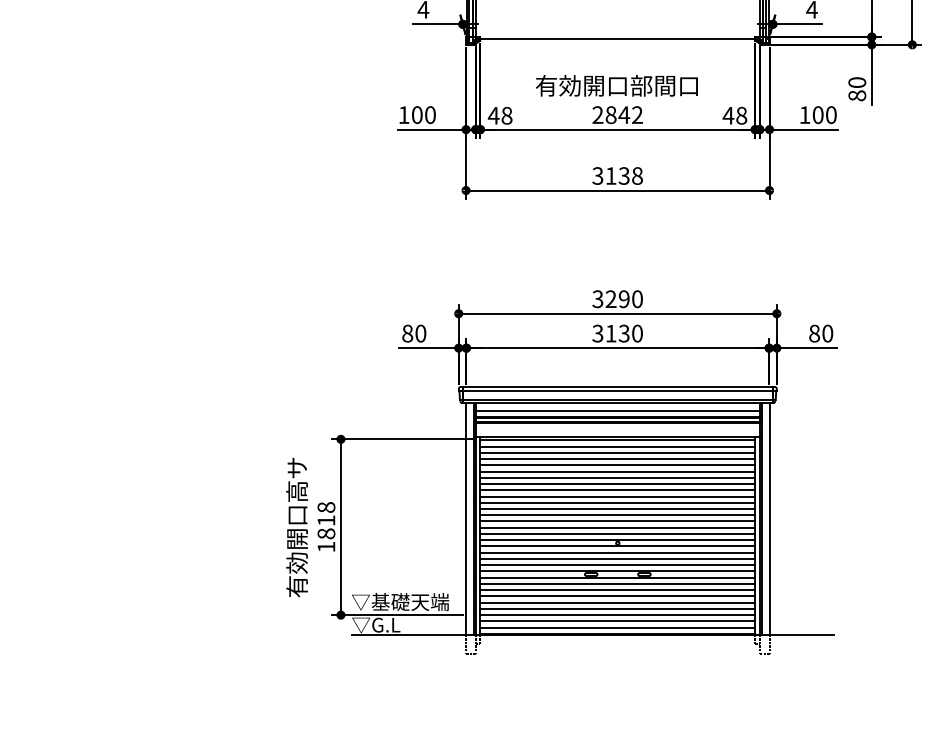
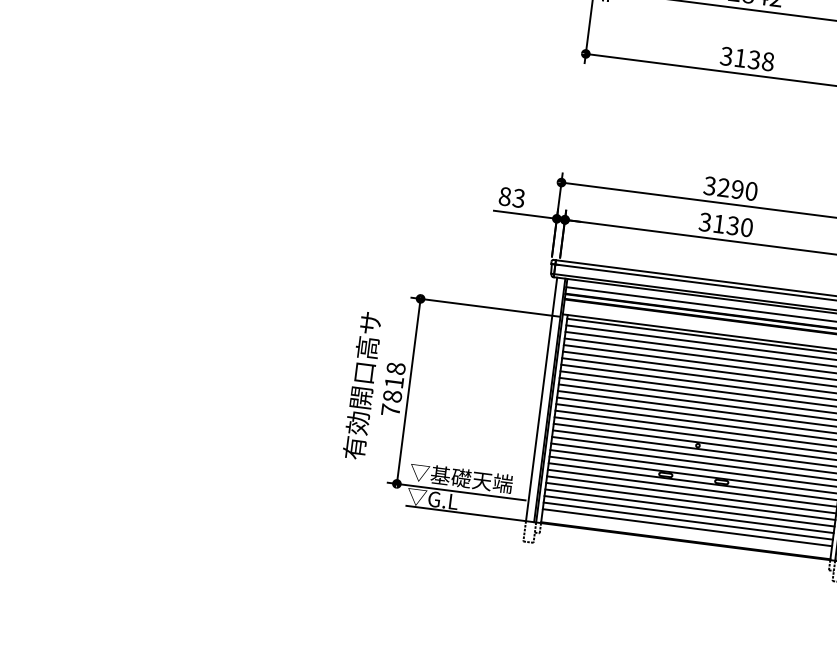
text: (420, 333) -> (518, 198), 80 -> 83
text: (326, 546) -> (390, 409), 1818 -> 7818
line: (617, 627) -> (686, 534), removed

